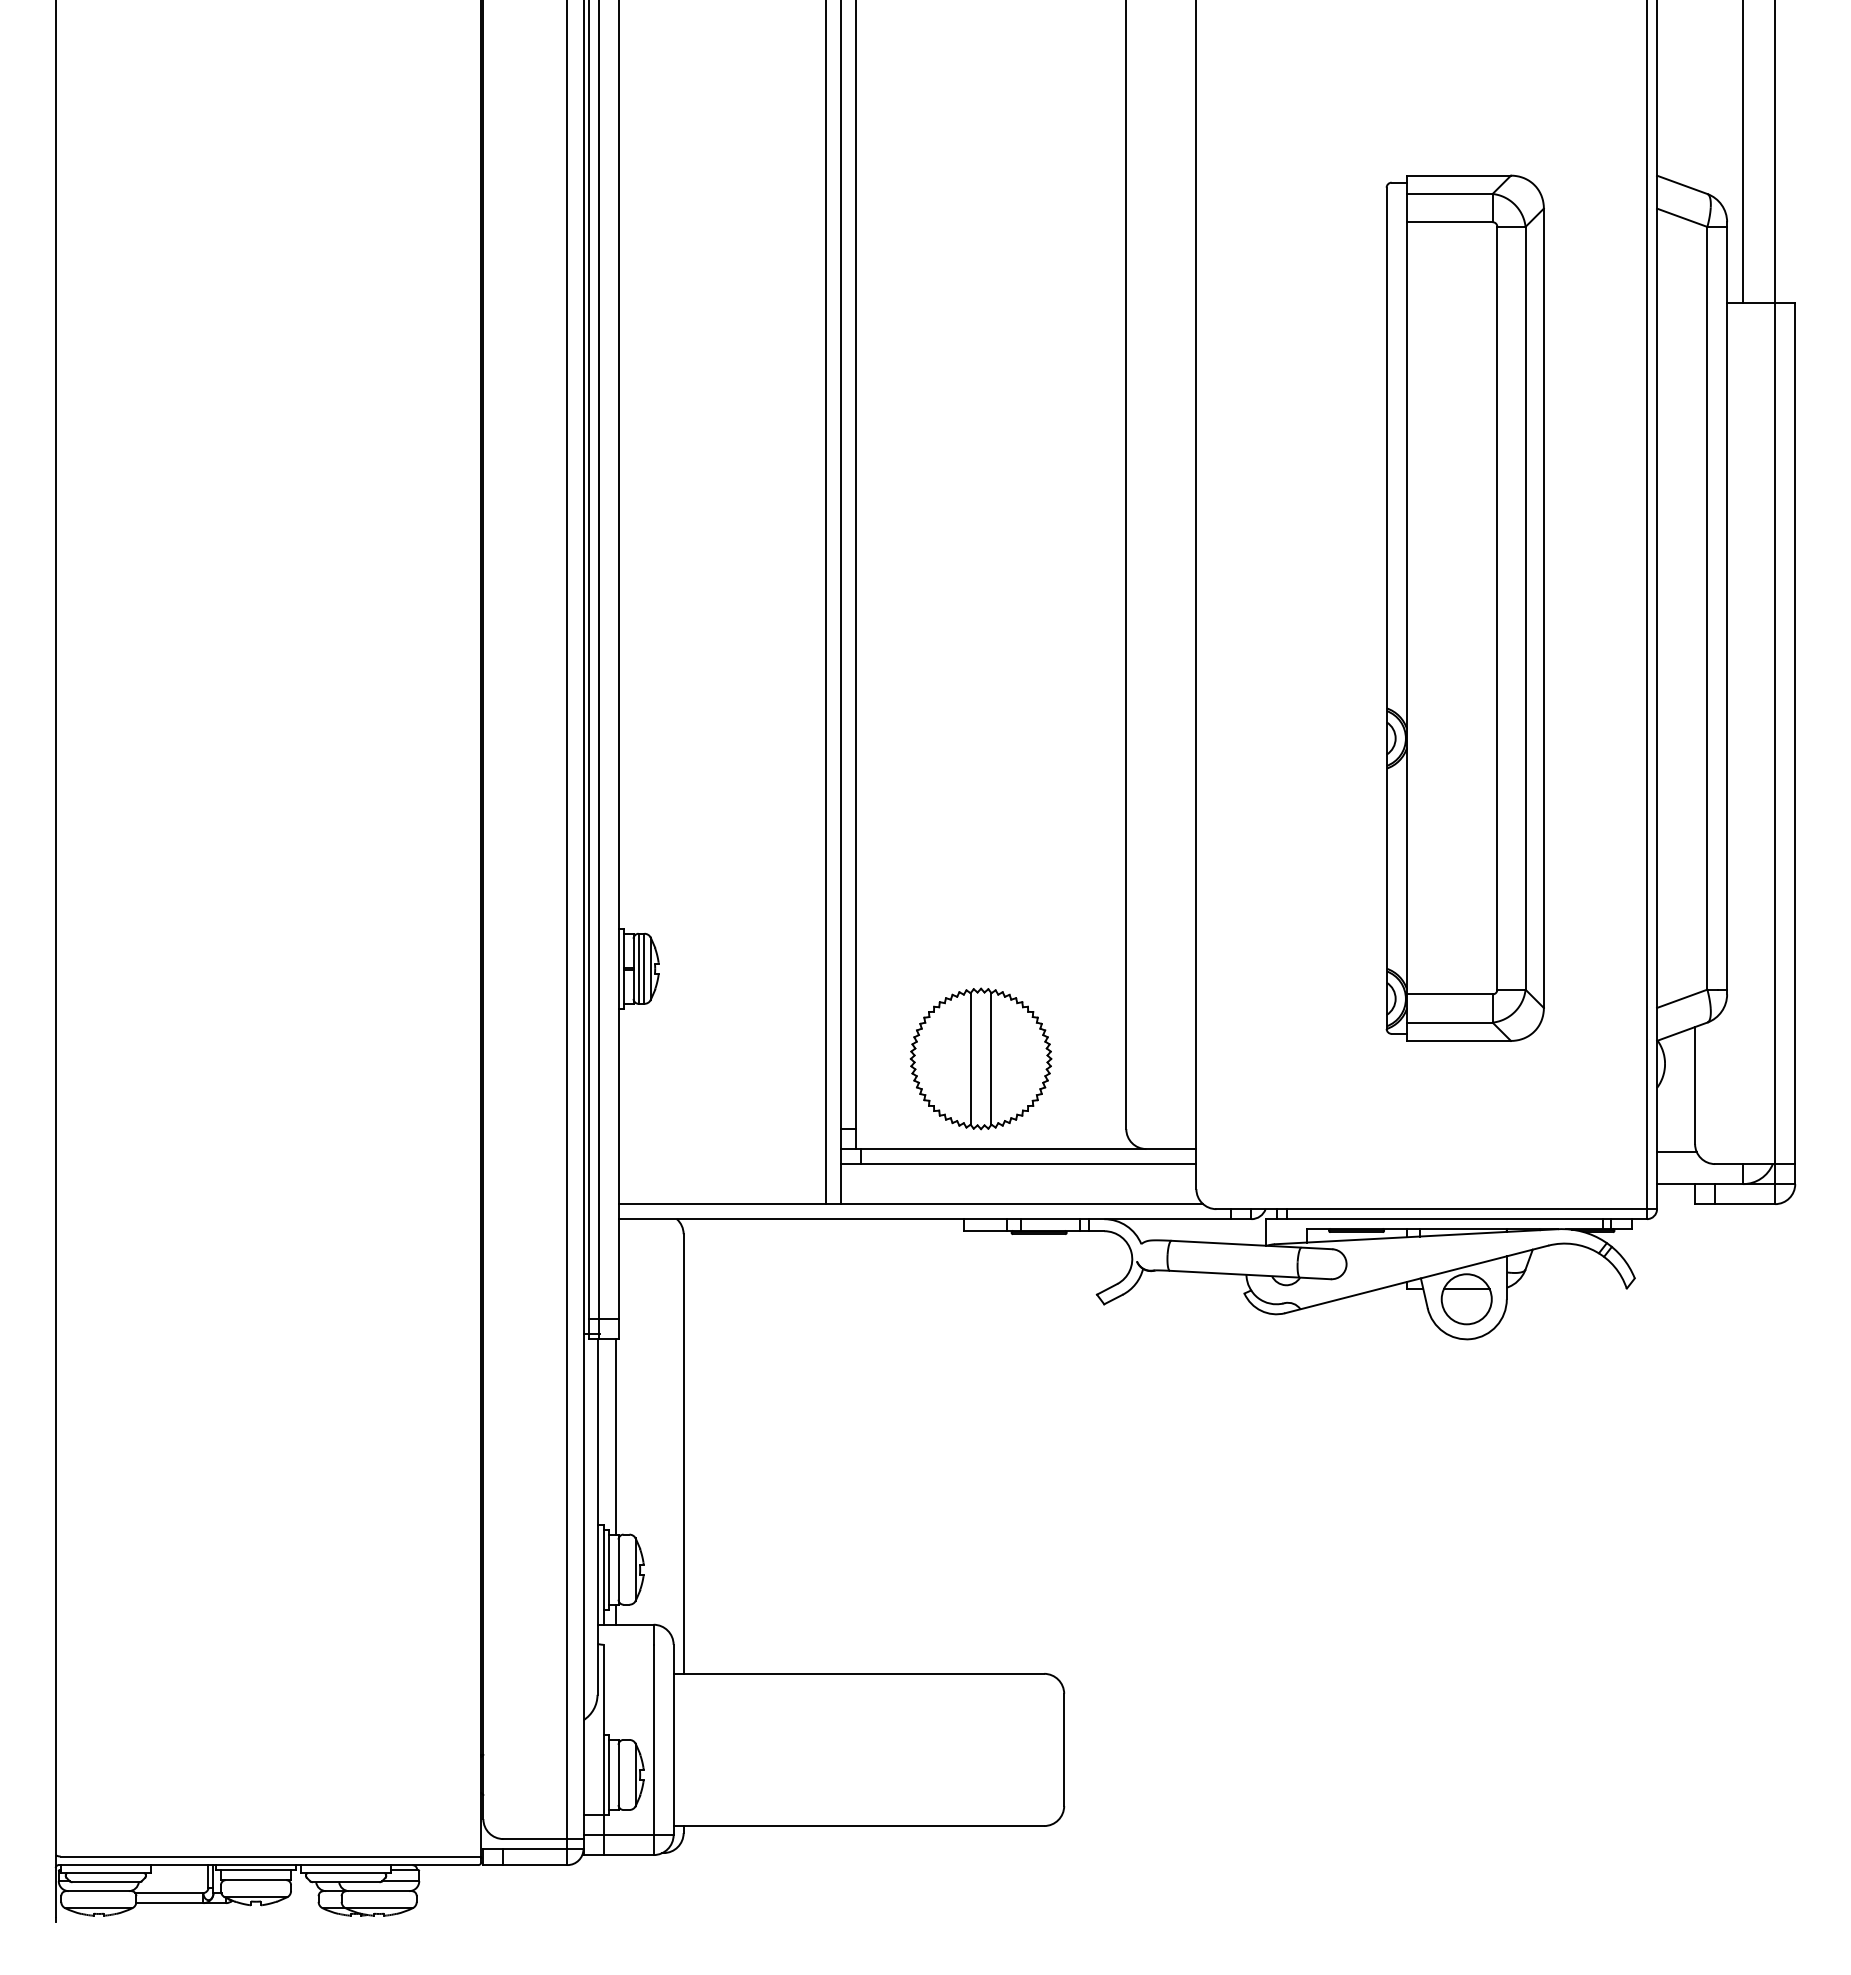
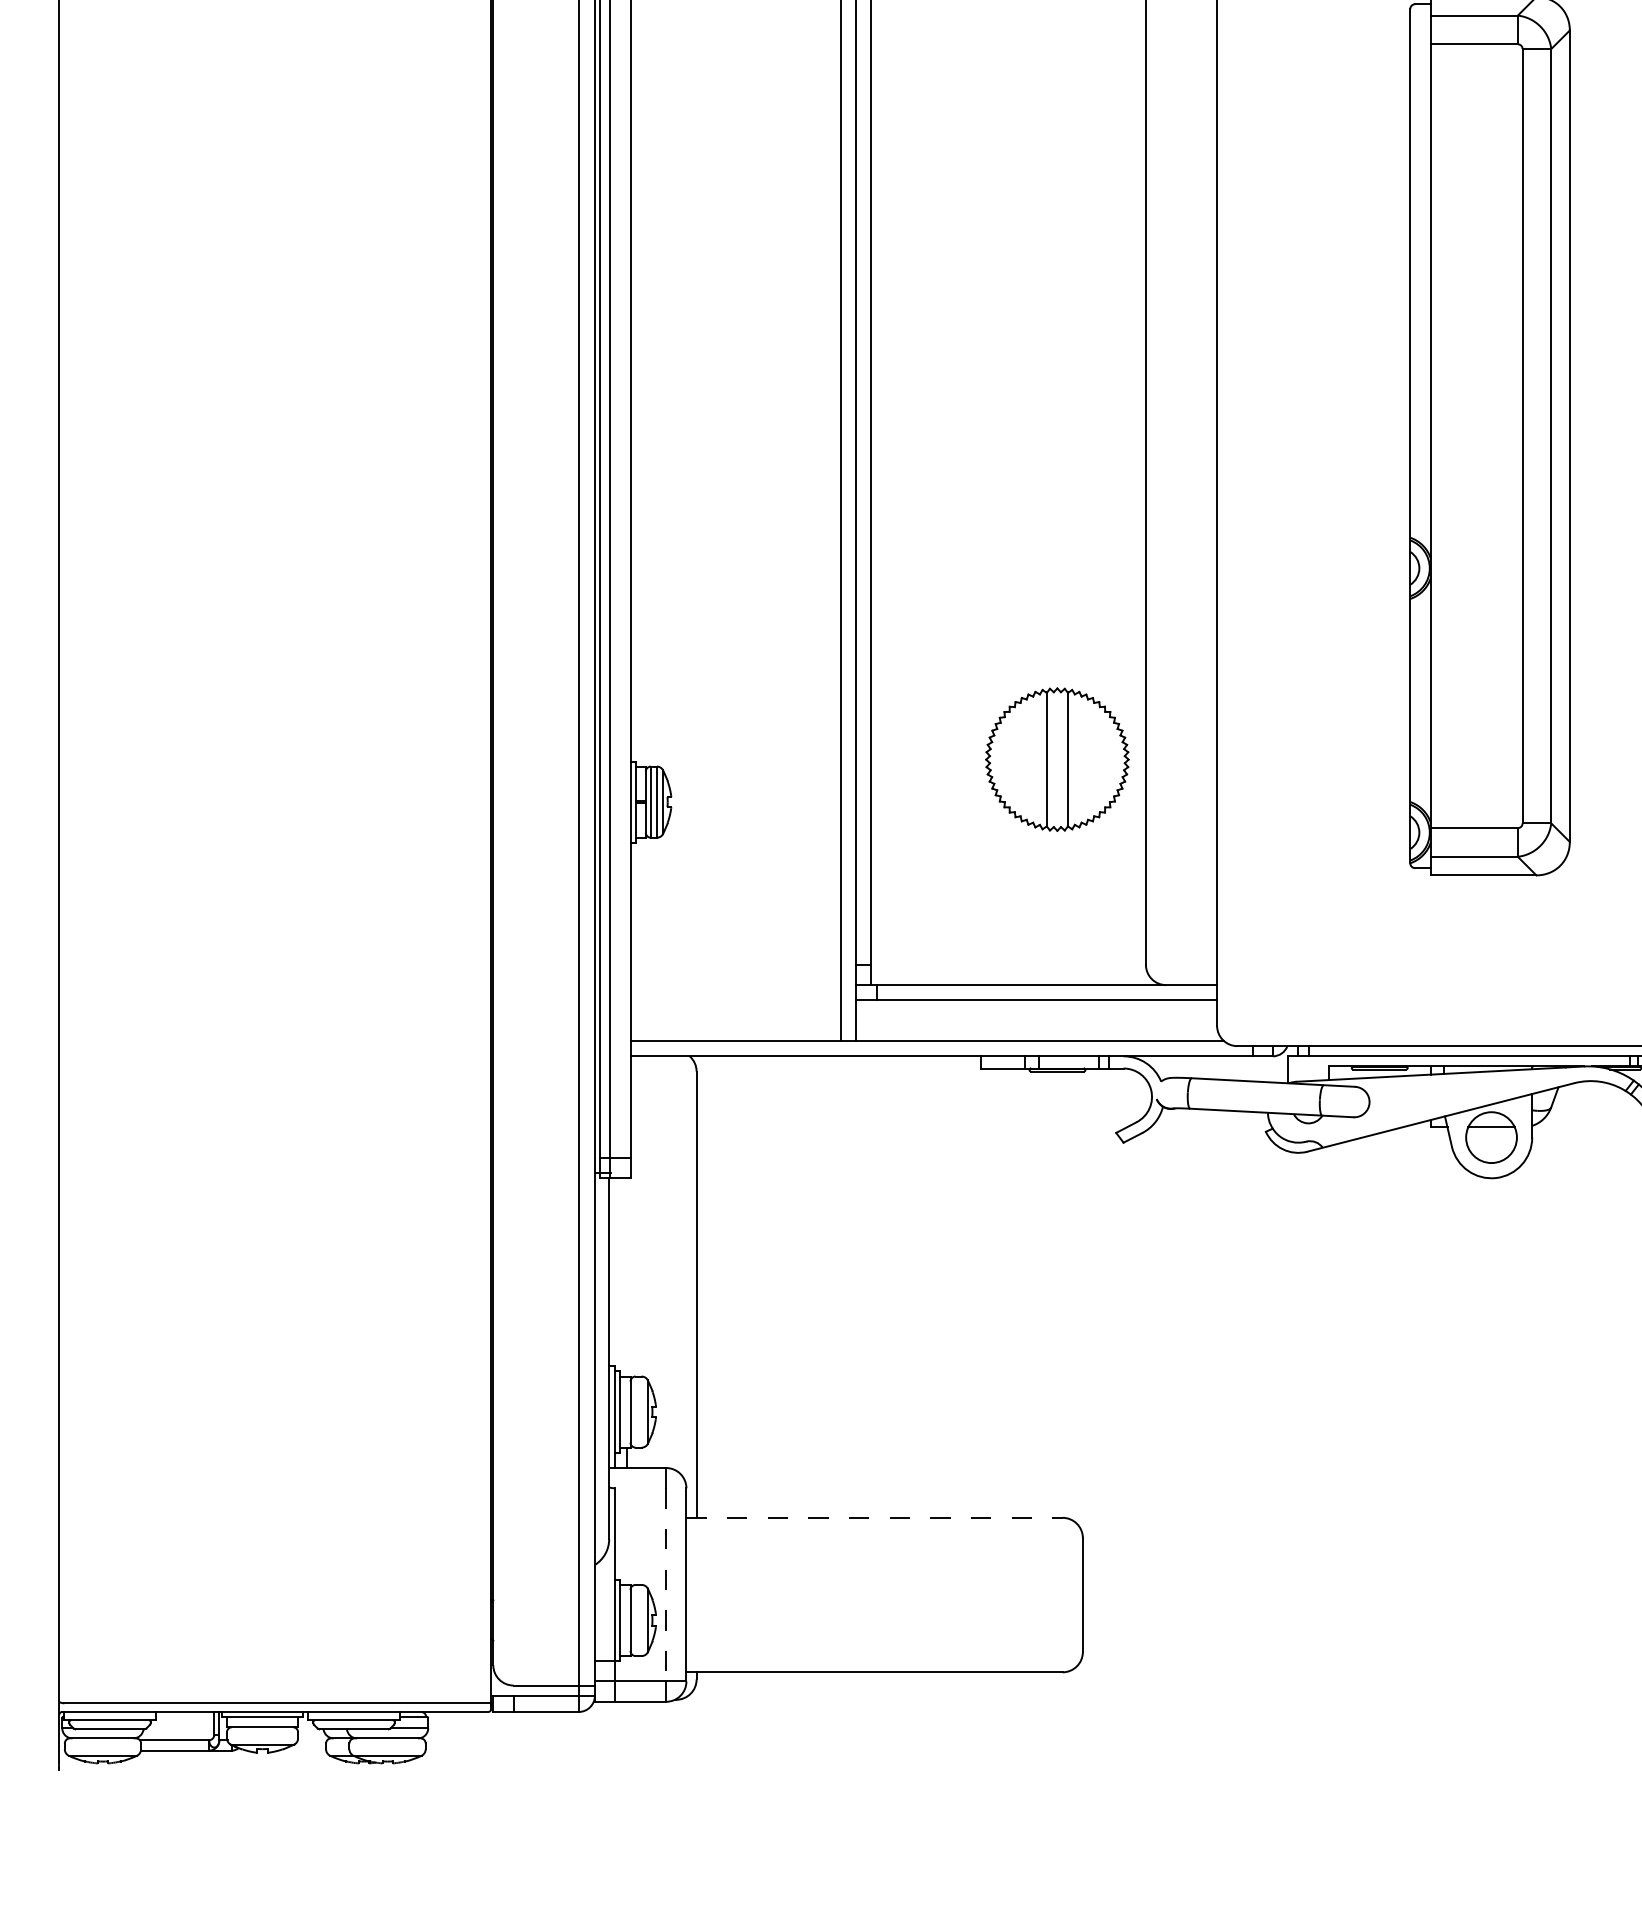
part: (980, 1058) -> (1056, 759), moved
line: (615, 1436) -> (627, 1276), removed
line: (859, 1673) -> (875, 1517), solid -> dashed
line: (653, 1740) -> (666, 1585), solid -> dashed

